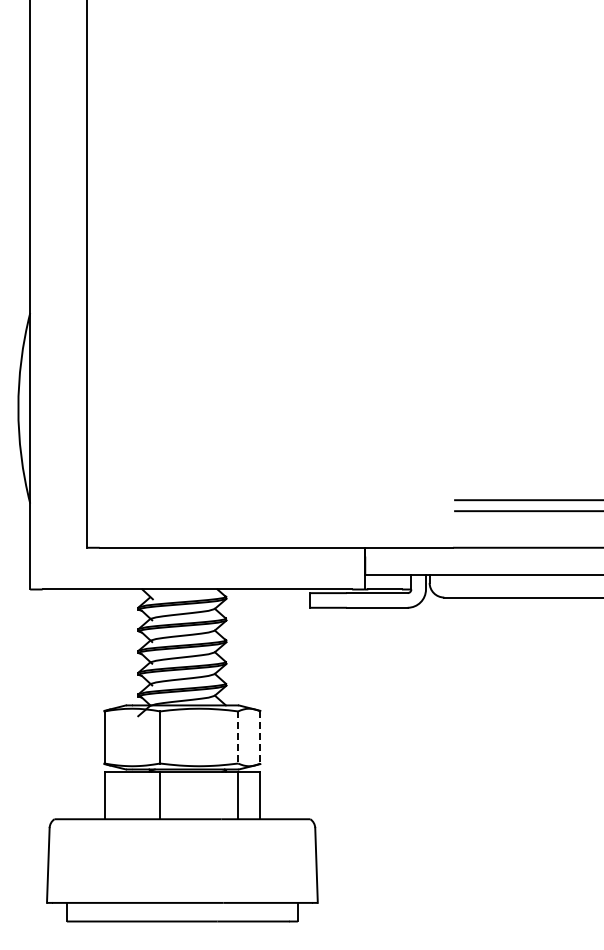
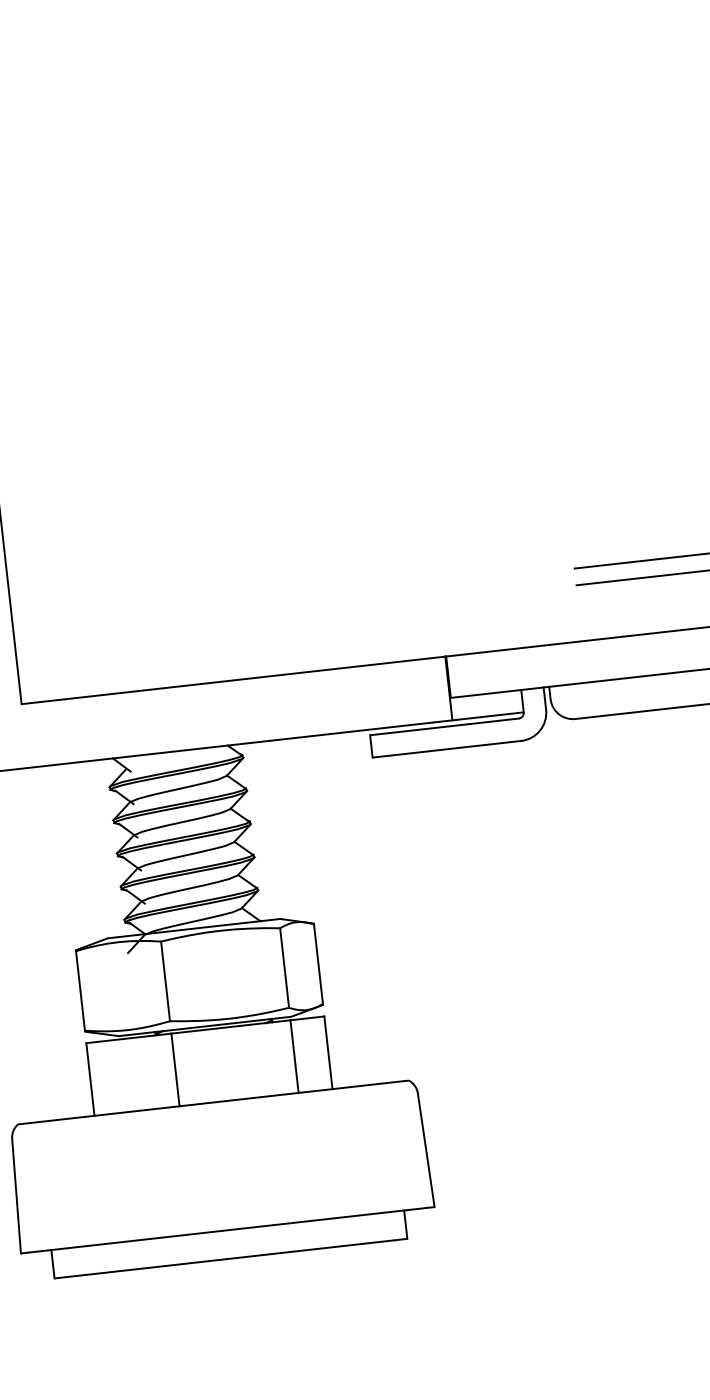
line: (238, 737) -> (285, 968), dashed -> solid
line: (260, 737) -> (318, 964), dashed -> solid

